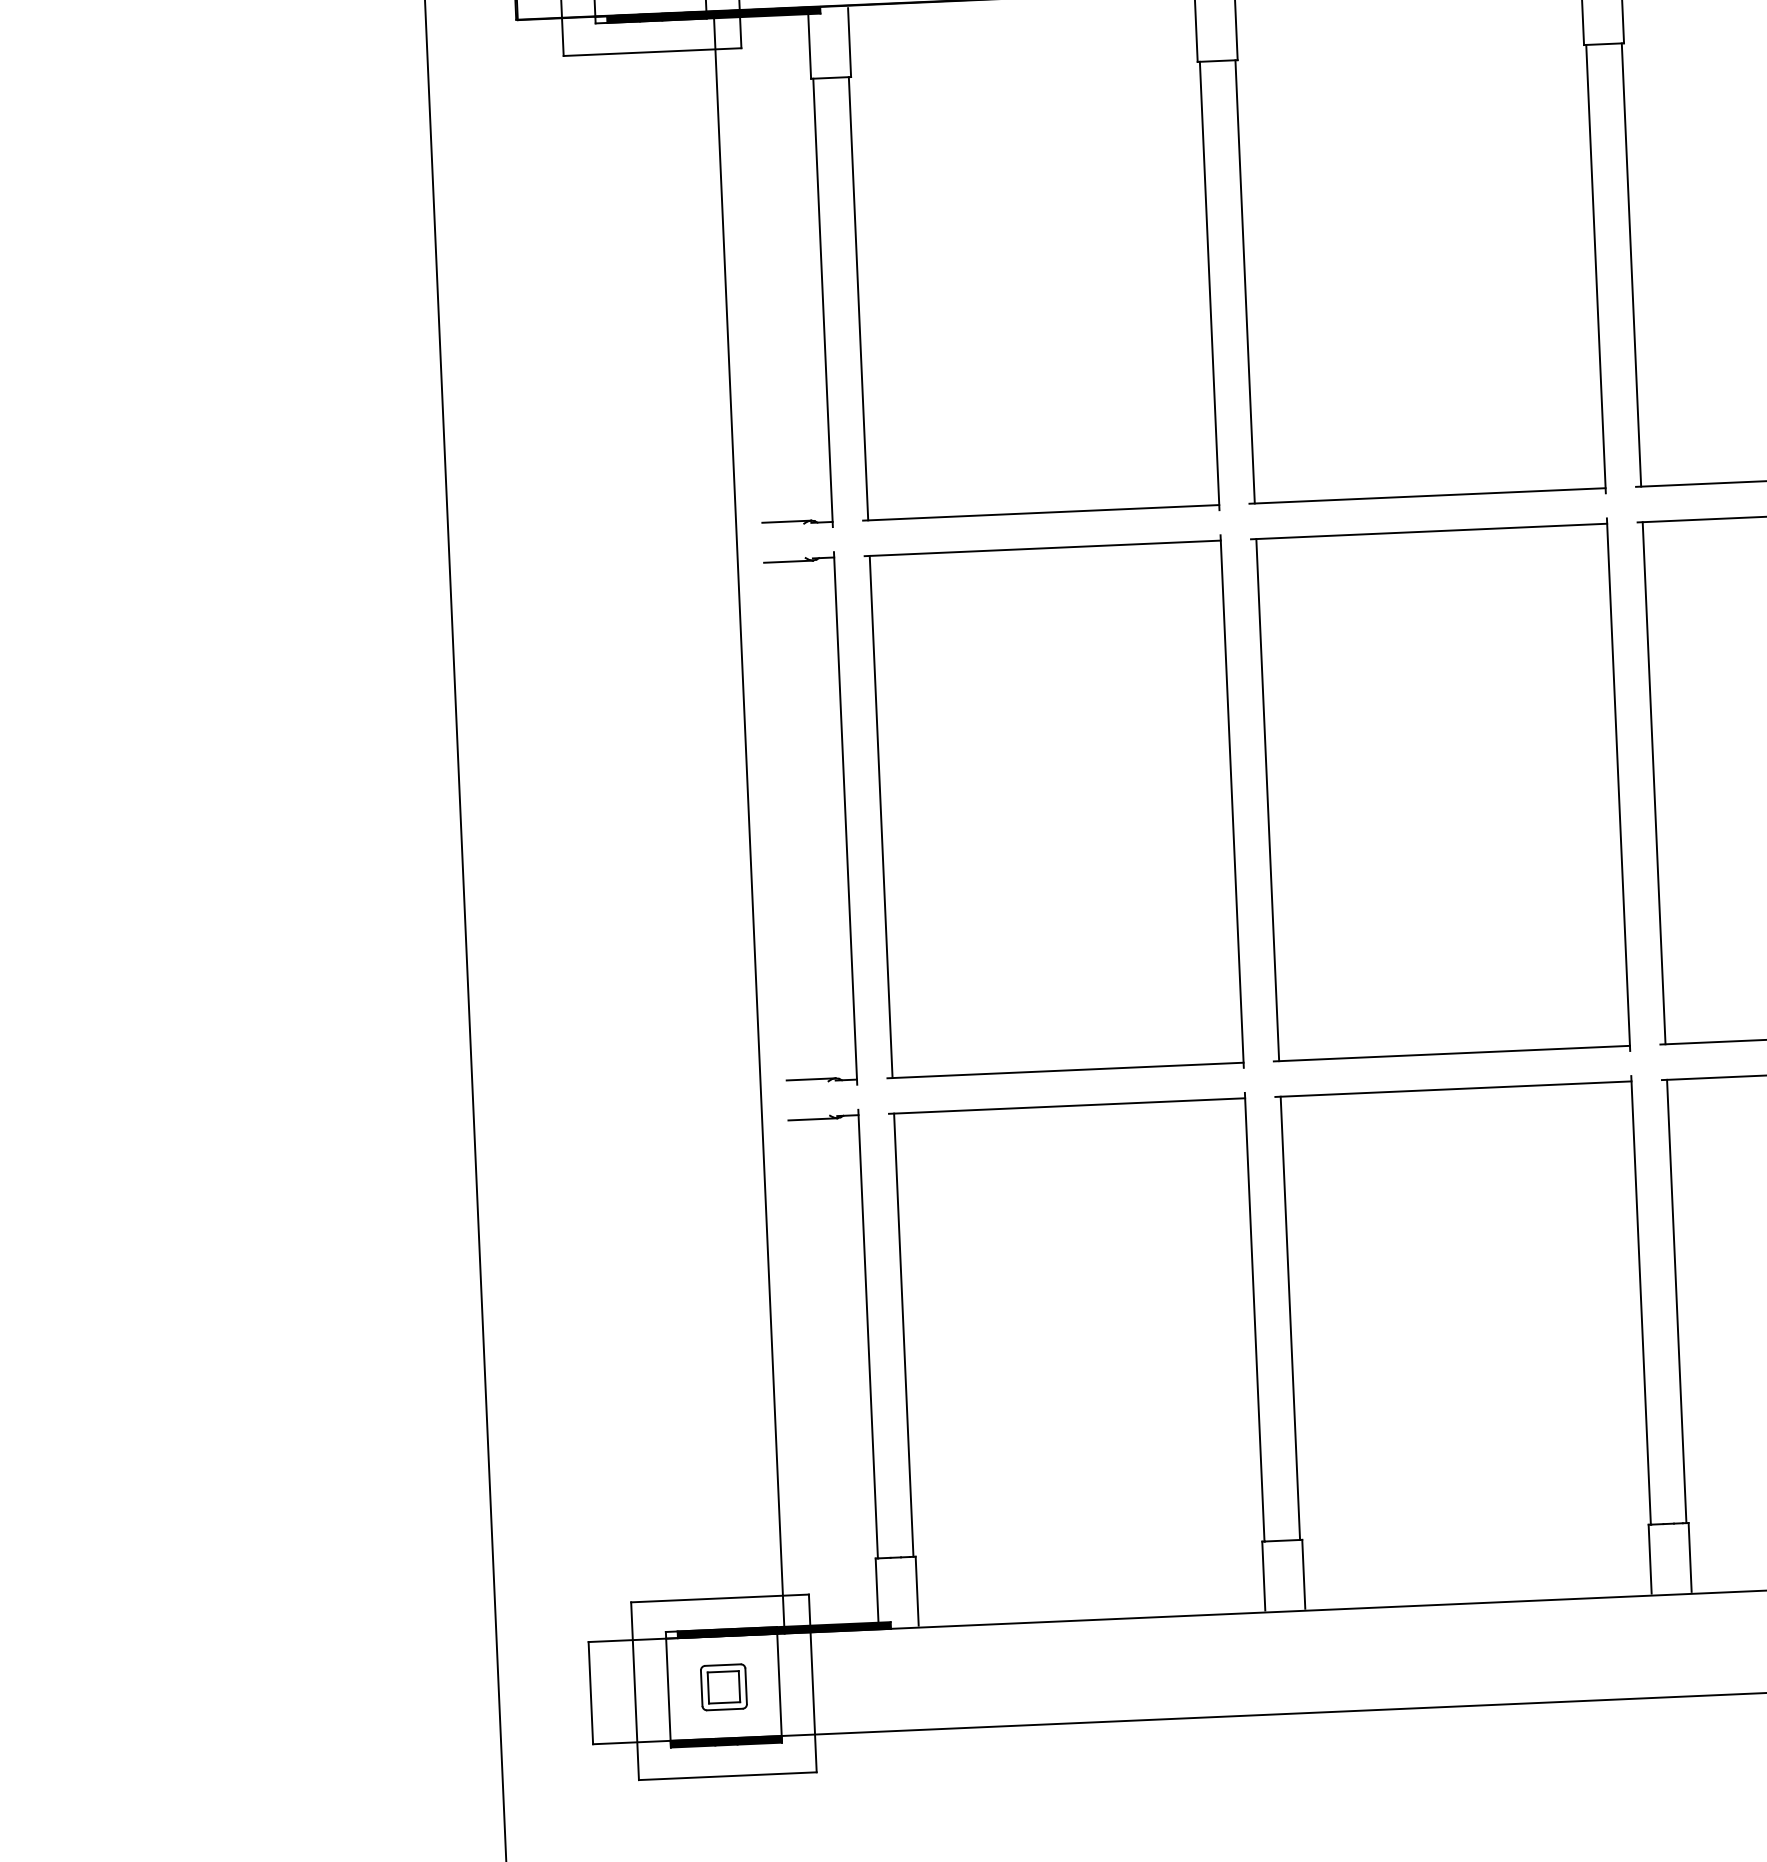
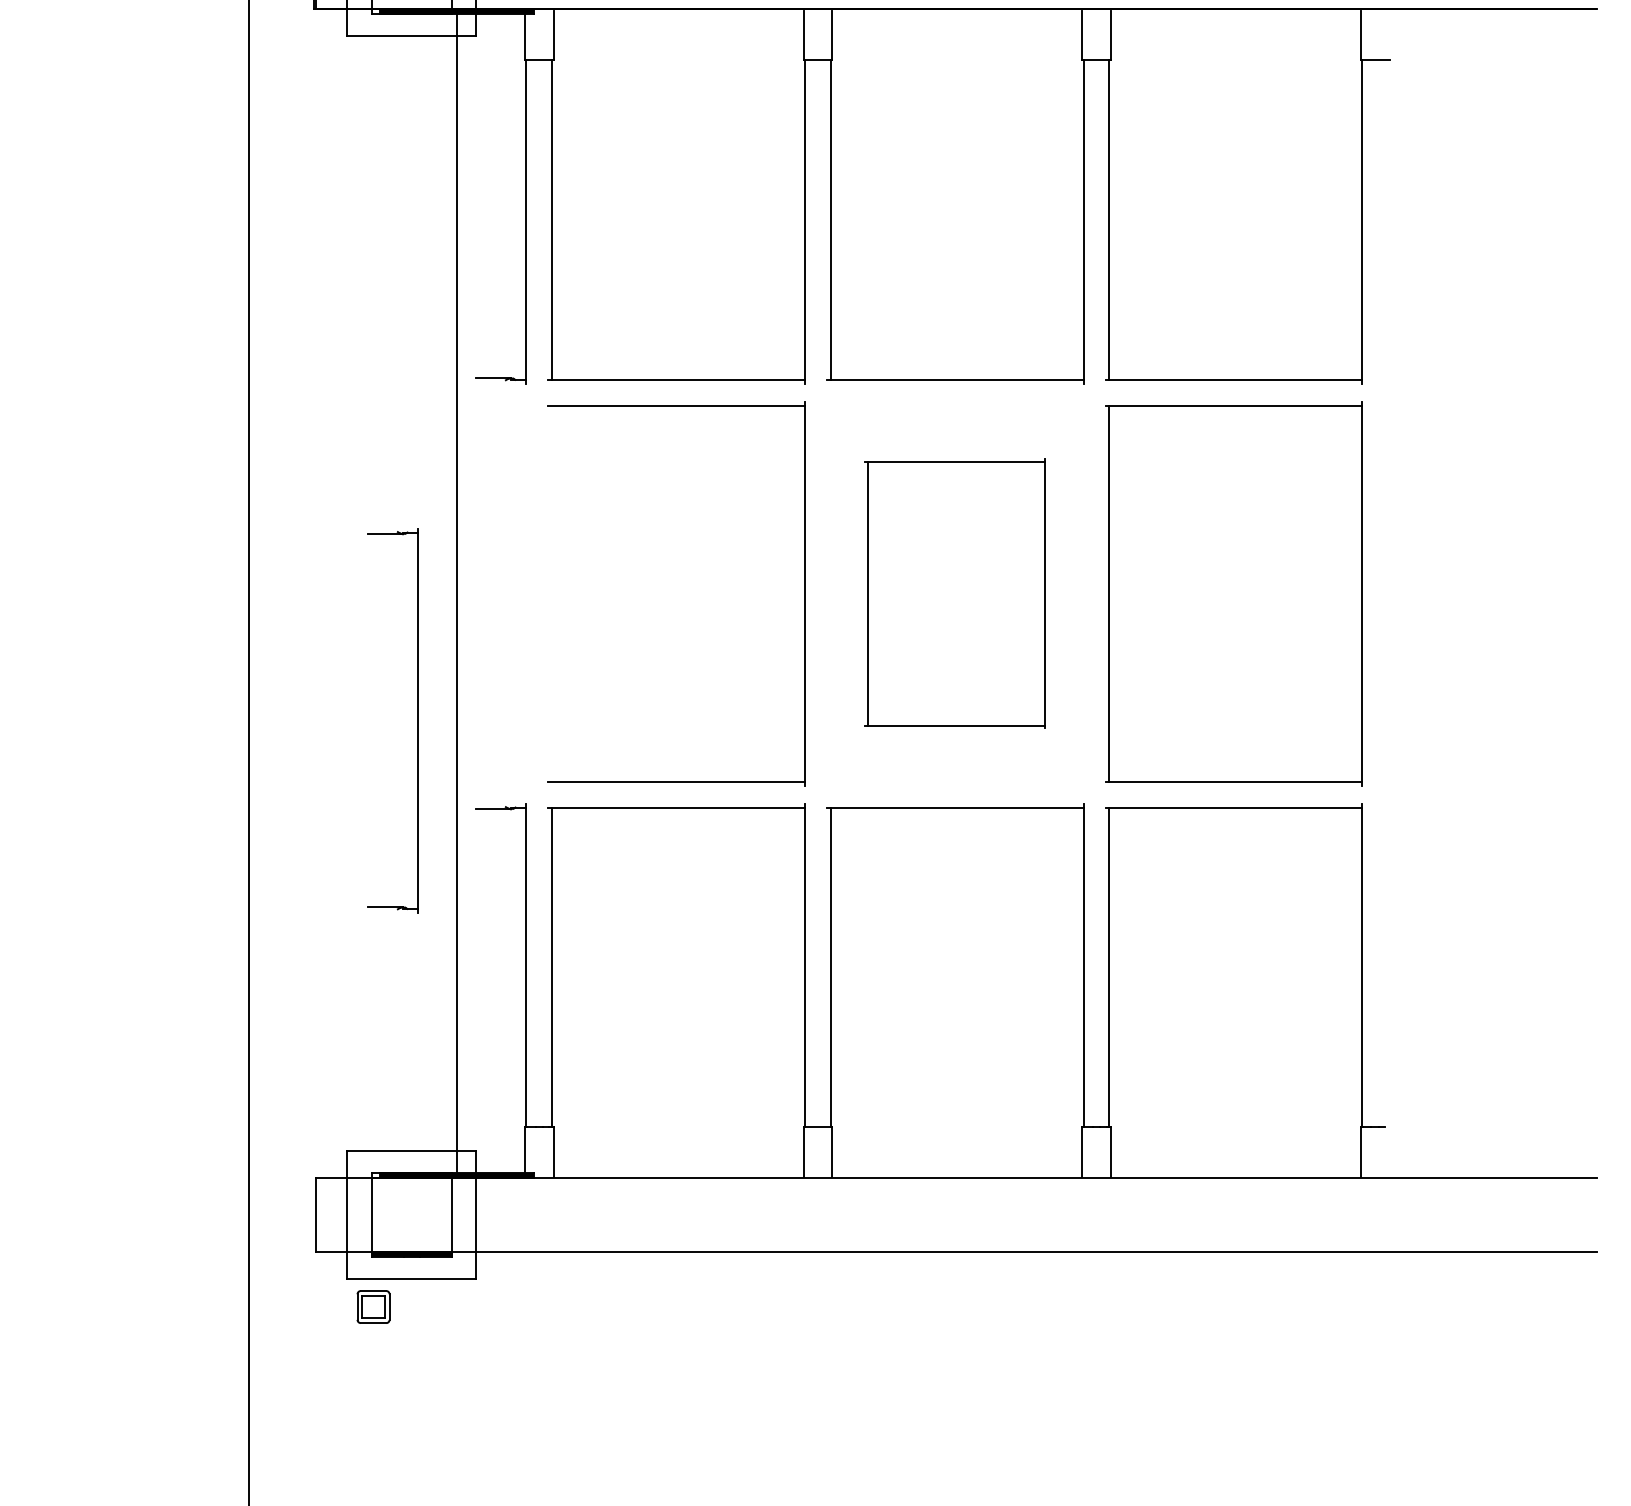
part: (1440, 792) -> (955, 593), size x0.7
line: (881, 816) -> (552, 593), removed
part: (844, 818) -> (417, 720), moved
part: (723, 1686) -> (373, 1306), moved

